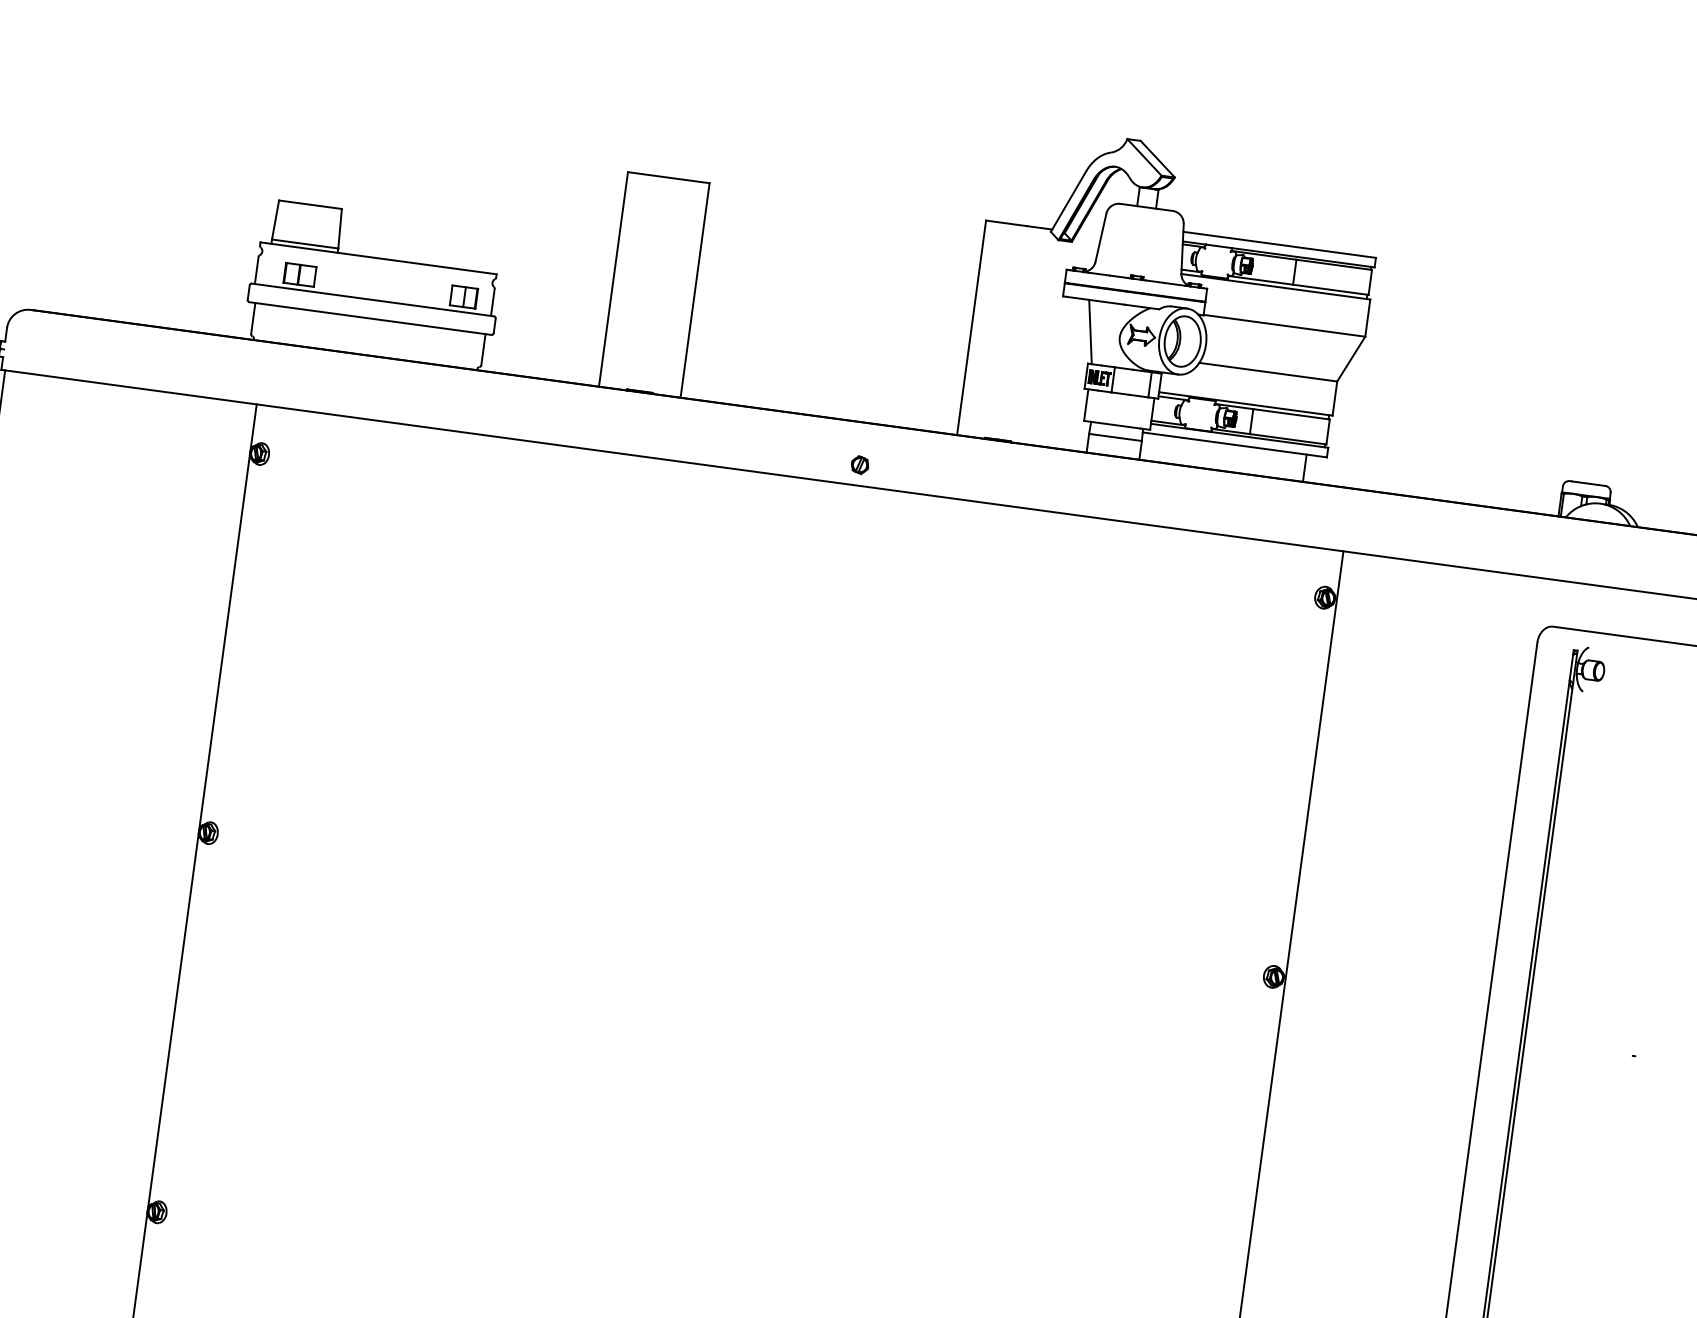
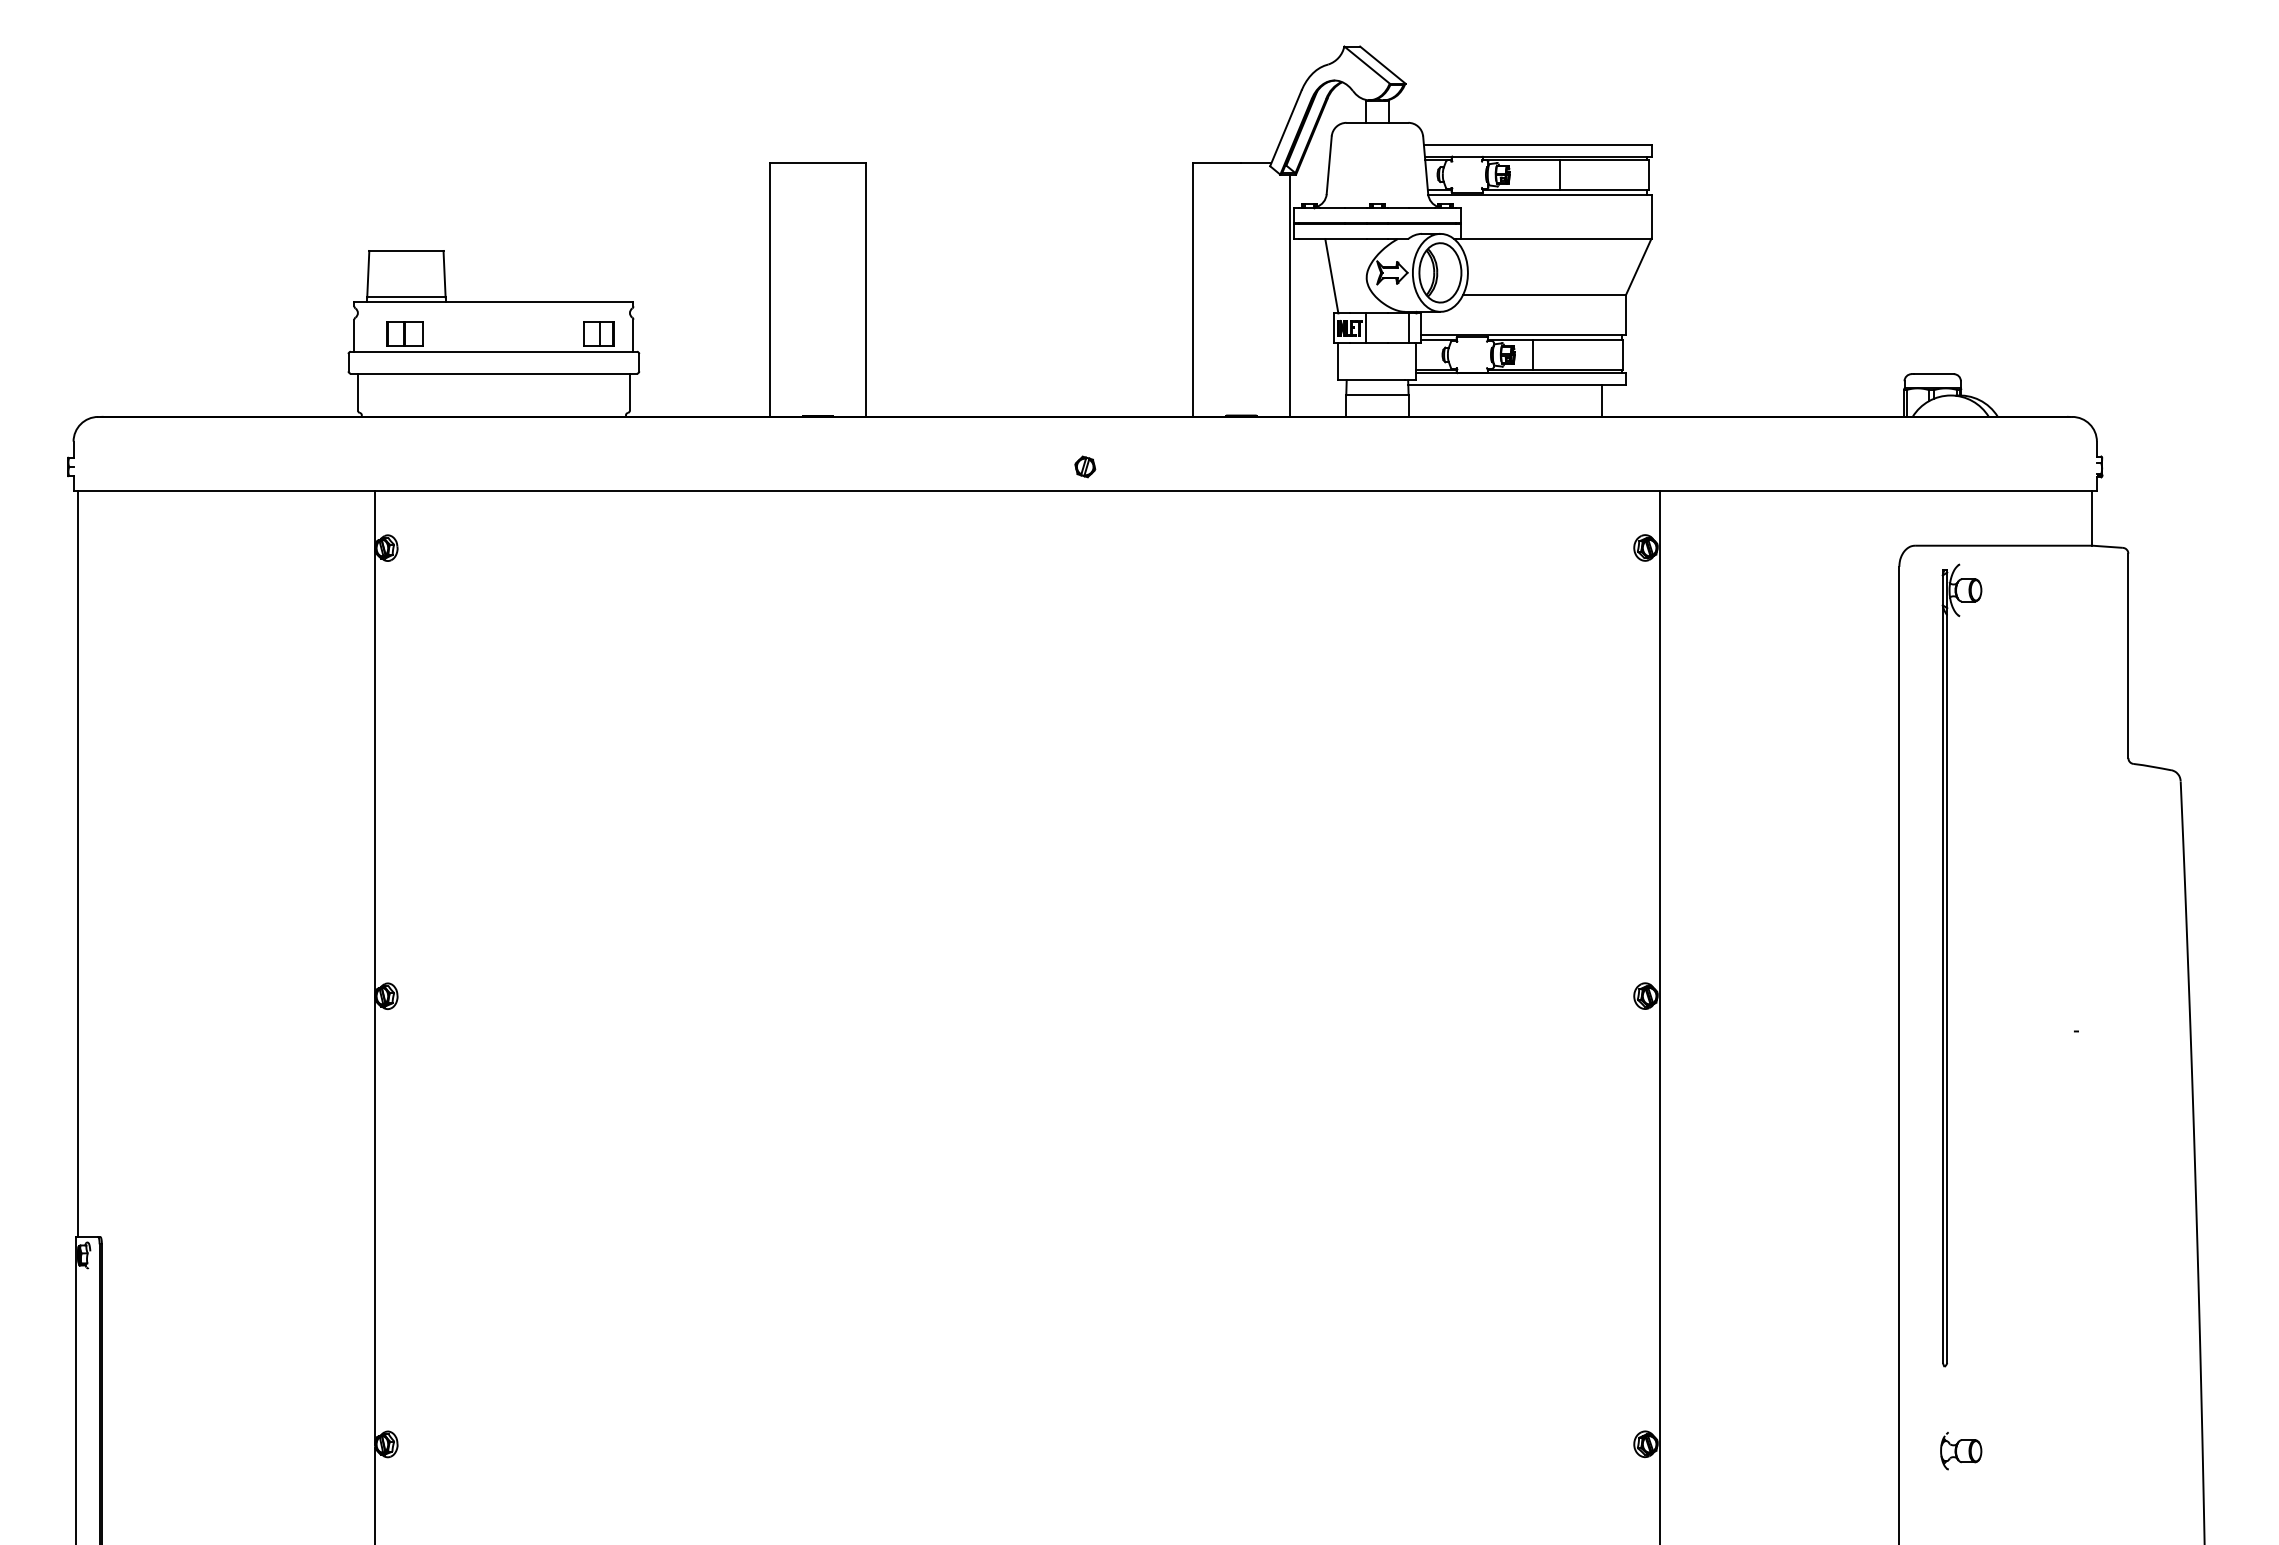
line: (1052, 343) -> (1289, 295), added

